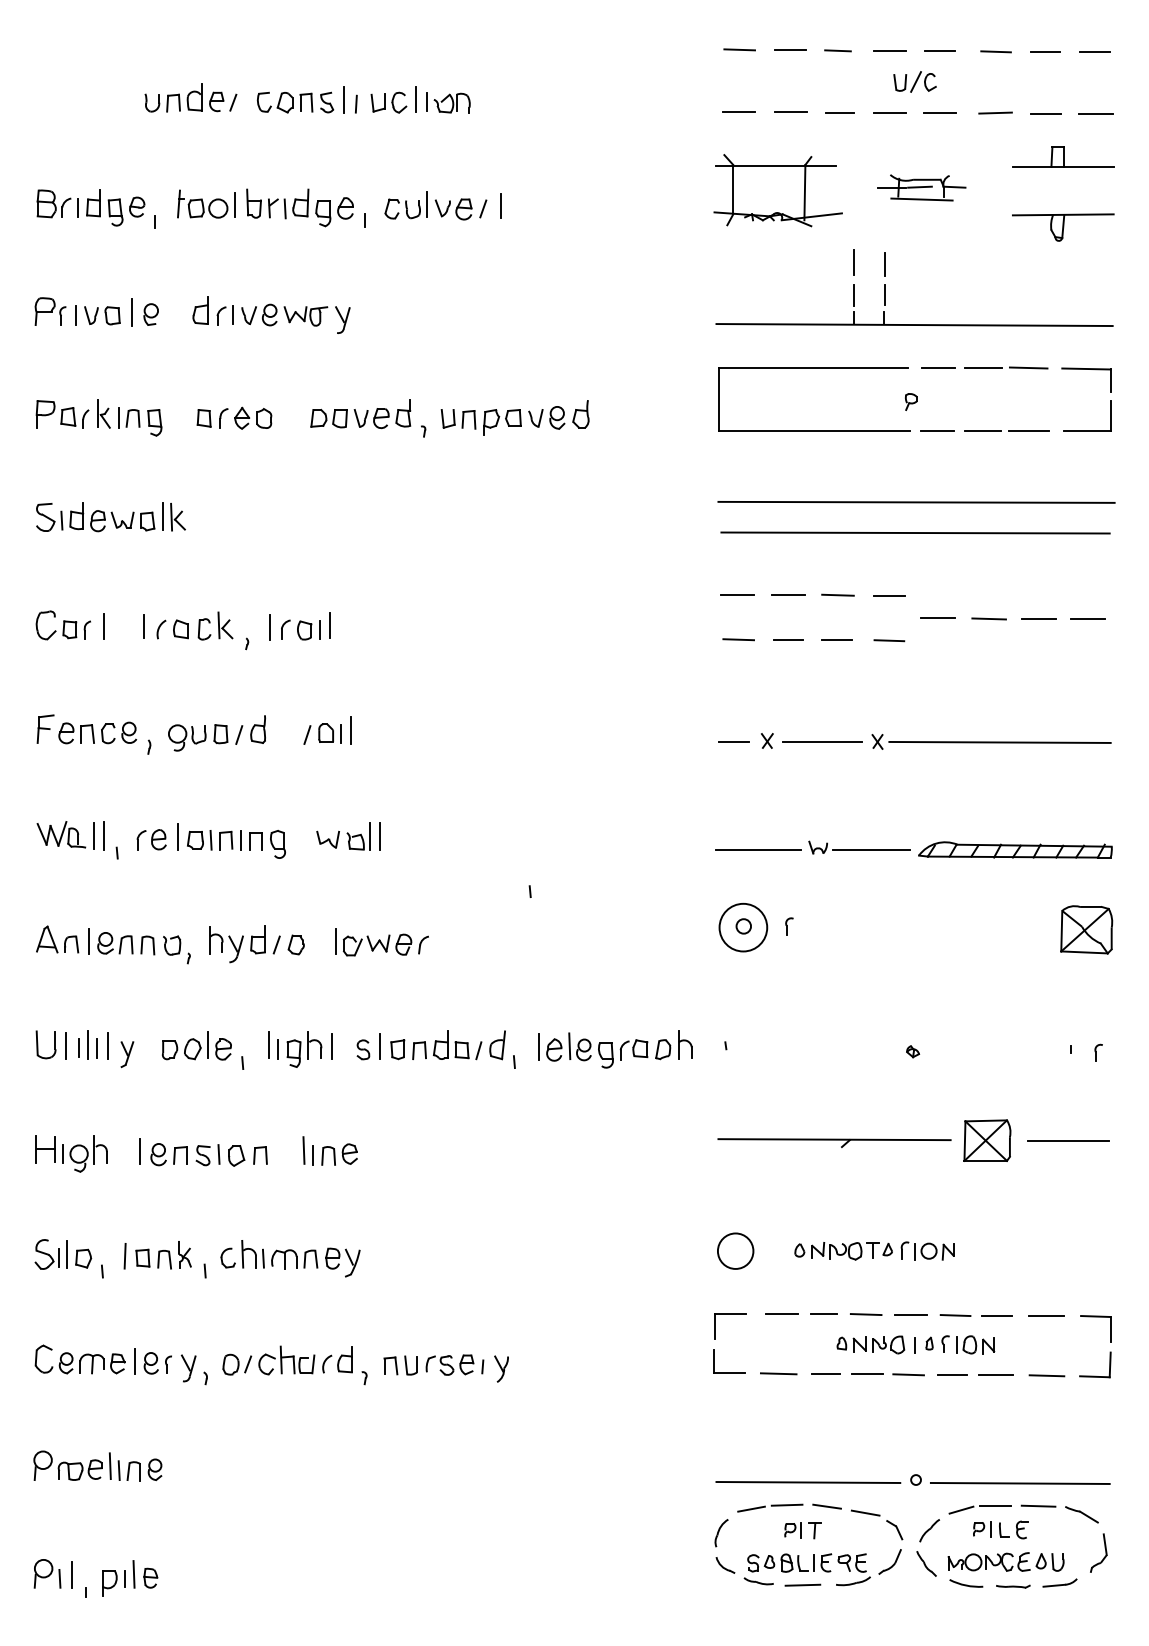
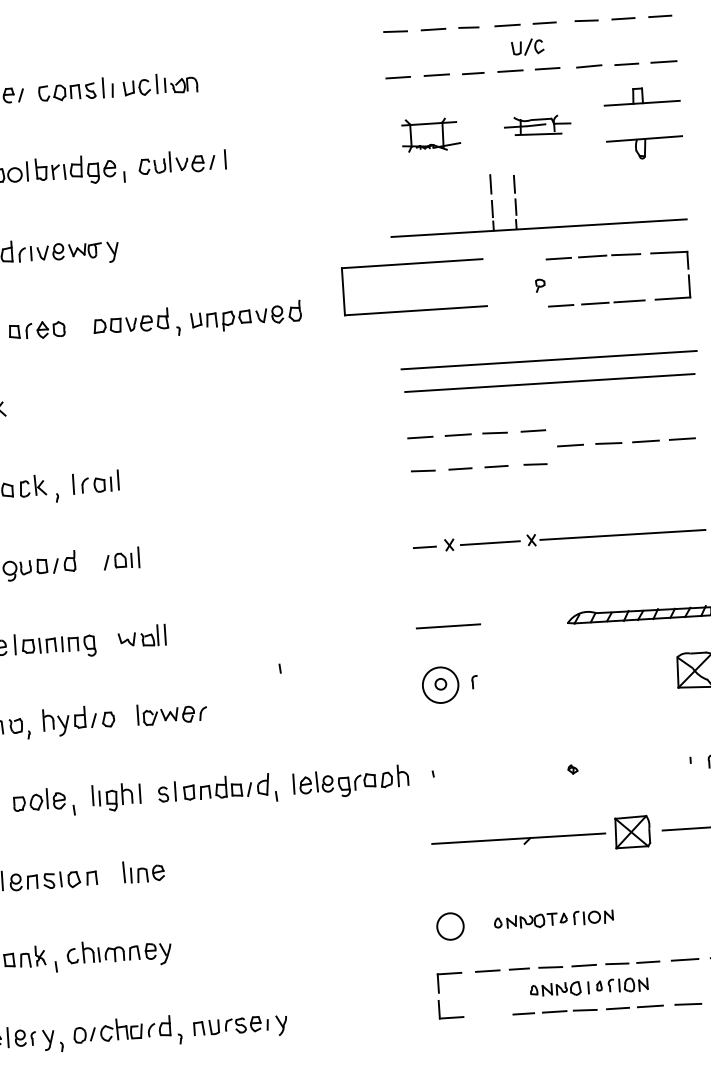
part: (777, 190) -> (430, 134), size x0.6
part: (814, 368) -> (412, 264), moved
part: (859, 847) -> (523, 619), removed
line: (778, 1373) -> (488, 1015), removed

